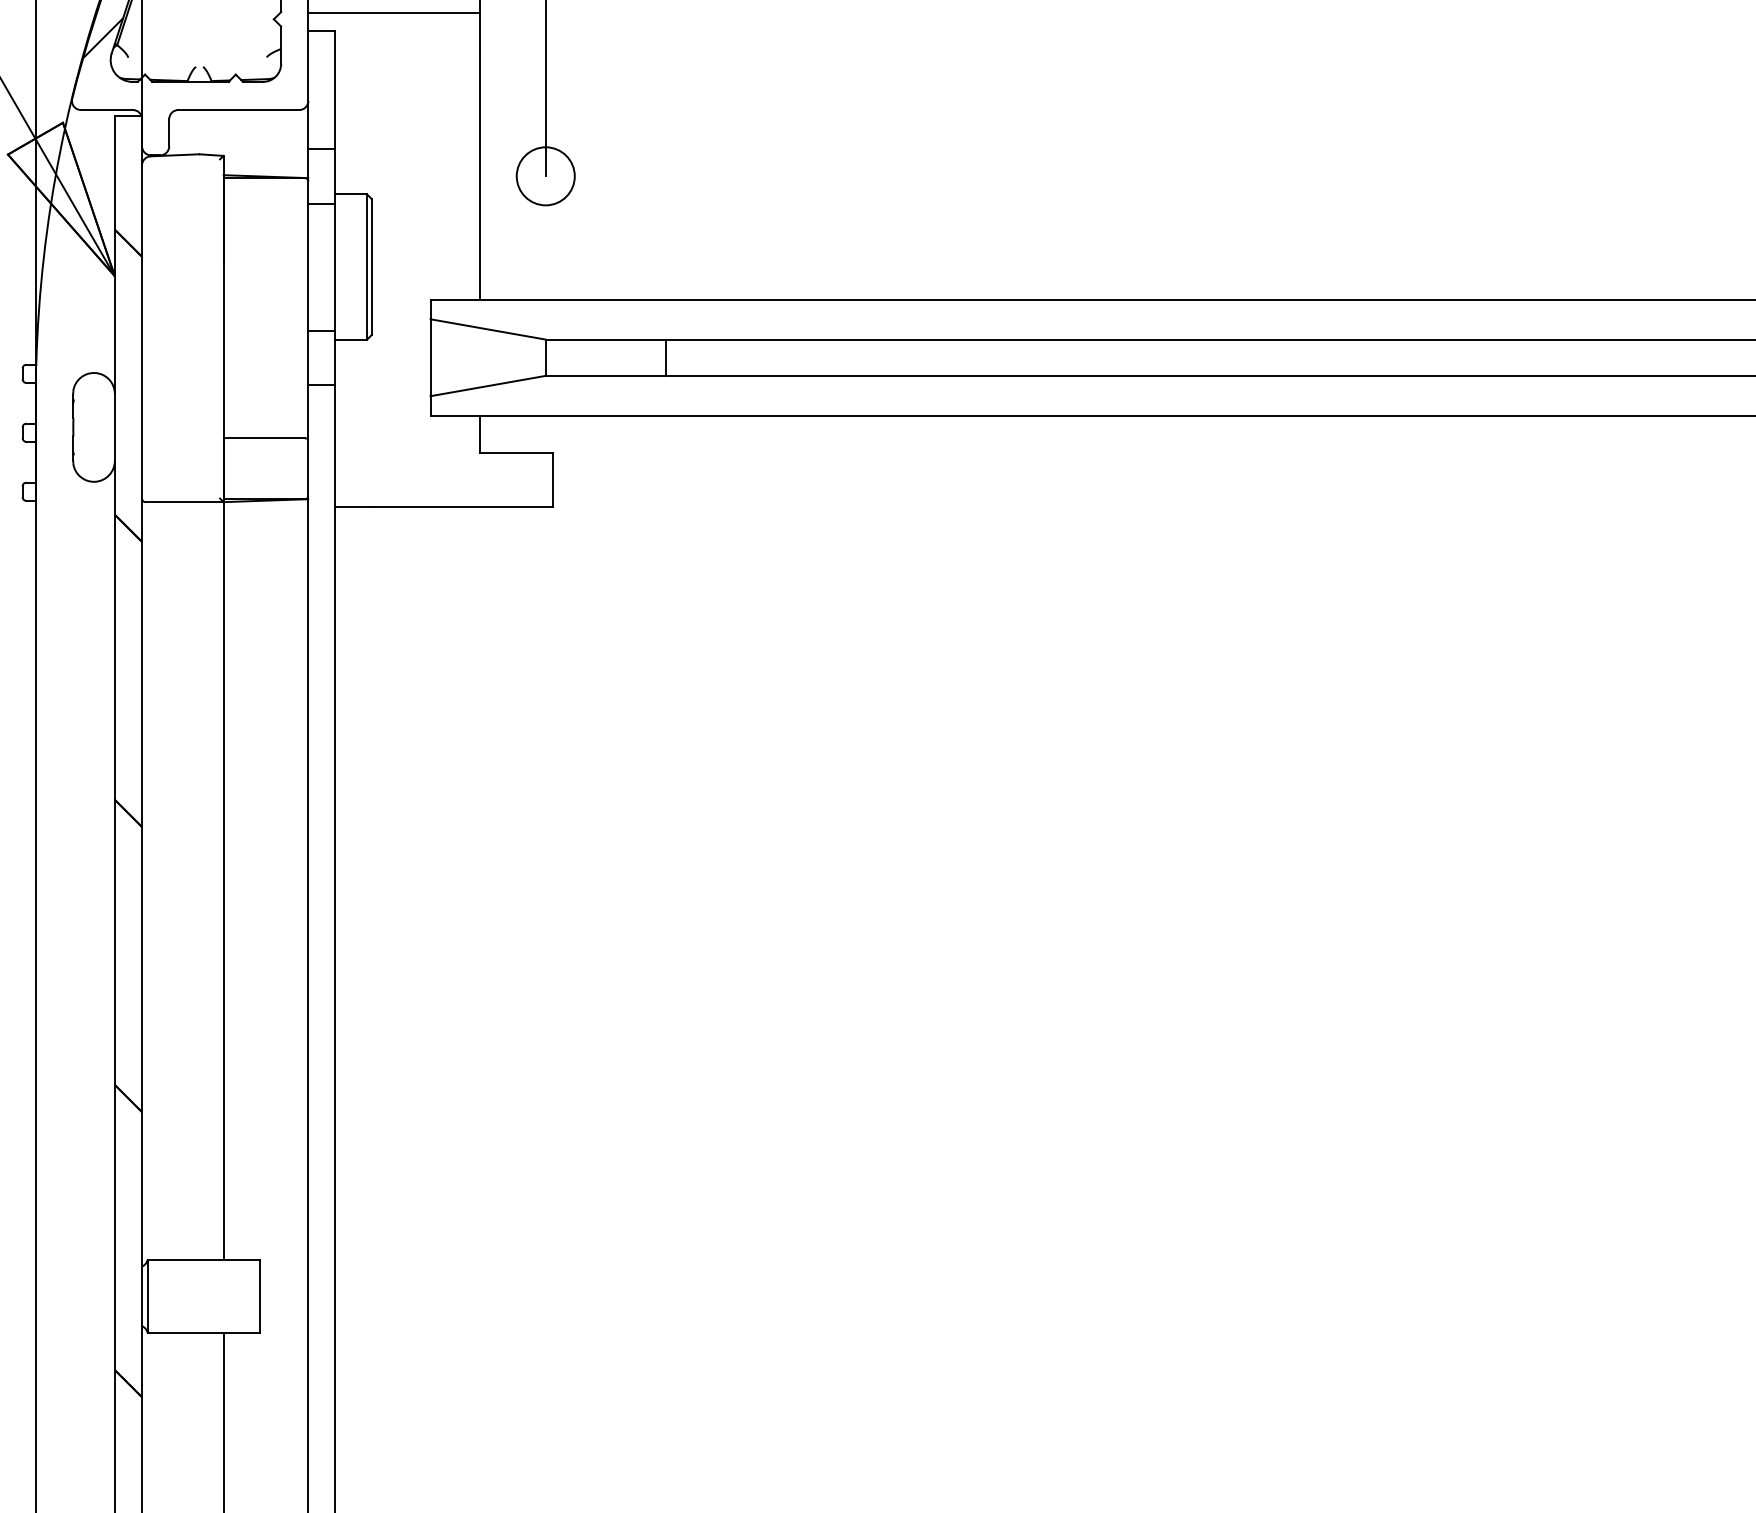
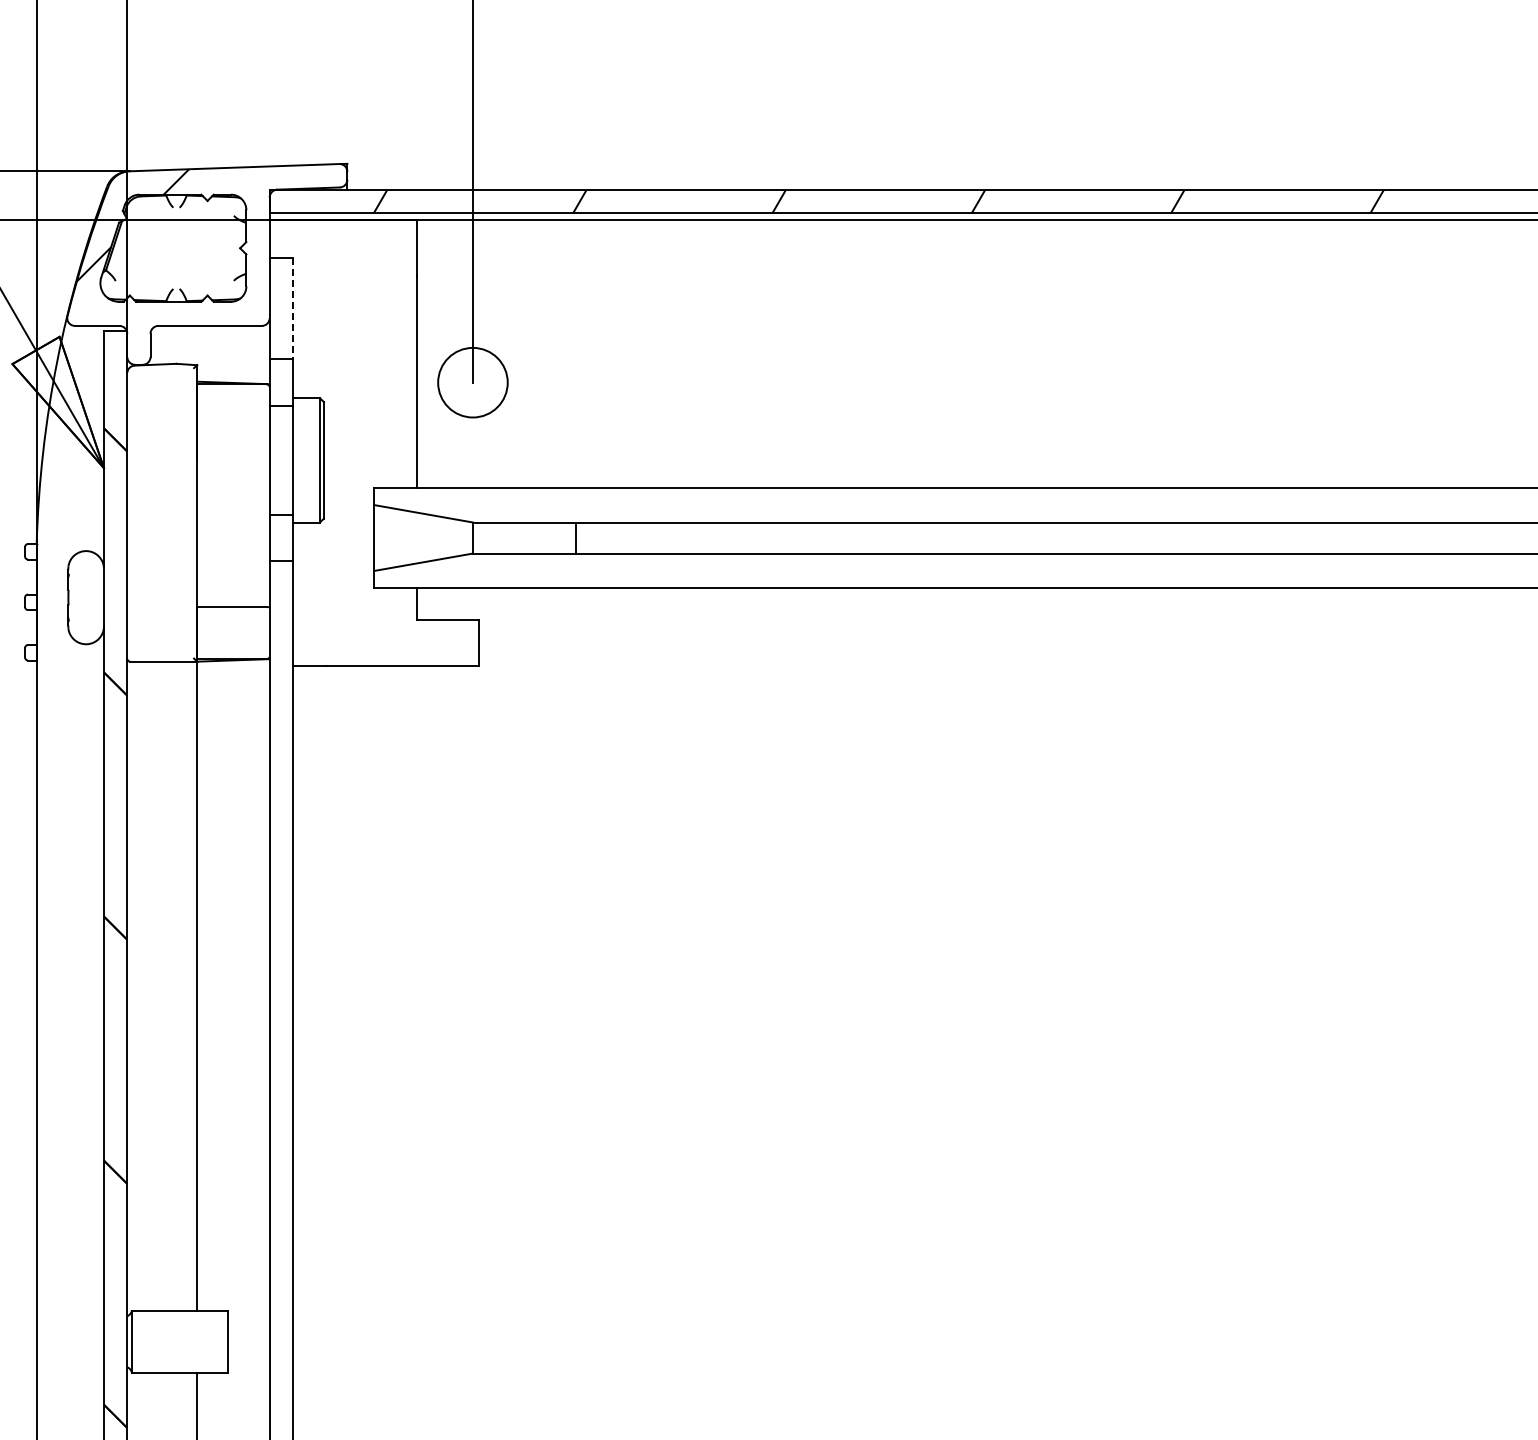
line: (394, 12) -> (343, 242), removed
line: (335, 90) -> (292, 309), solid -> dashed
circle: (545, 176) -> (472, 382), size x1.4

